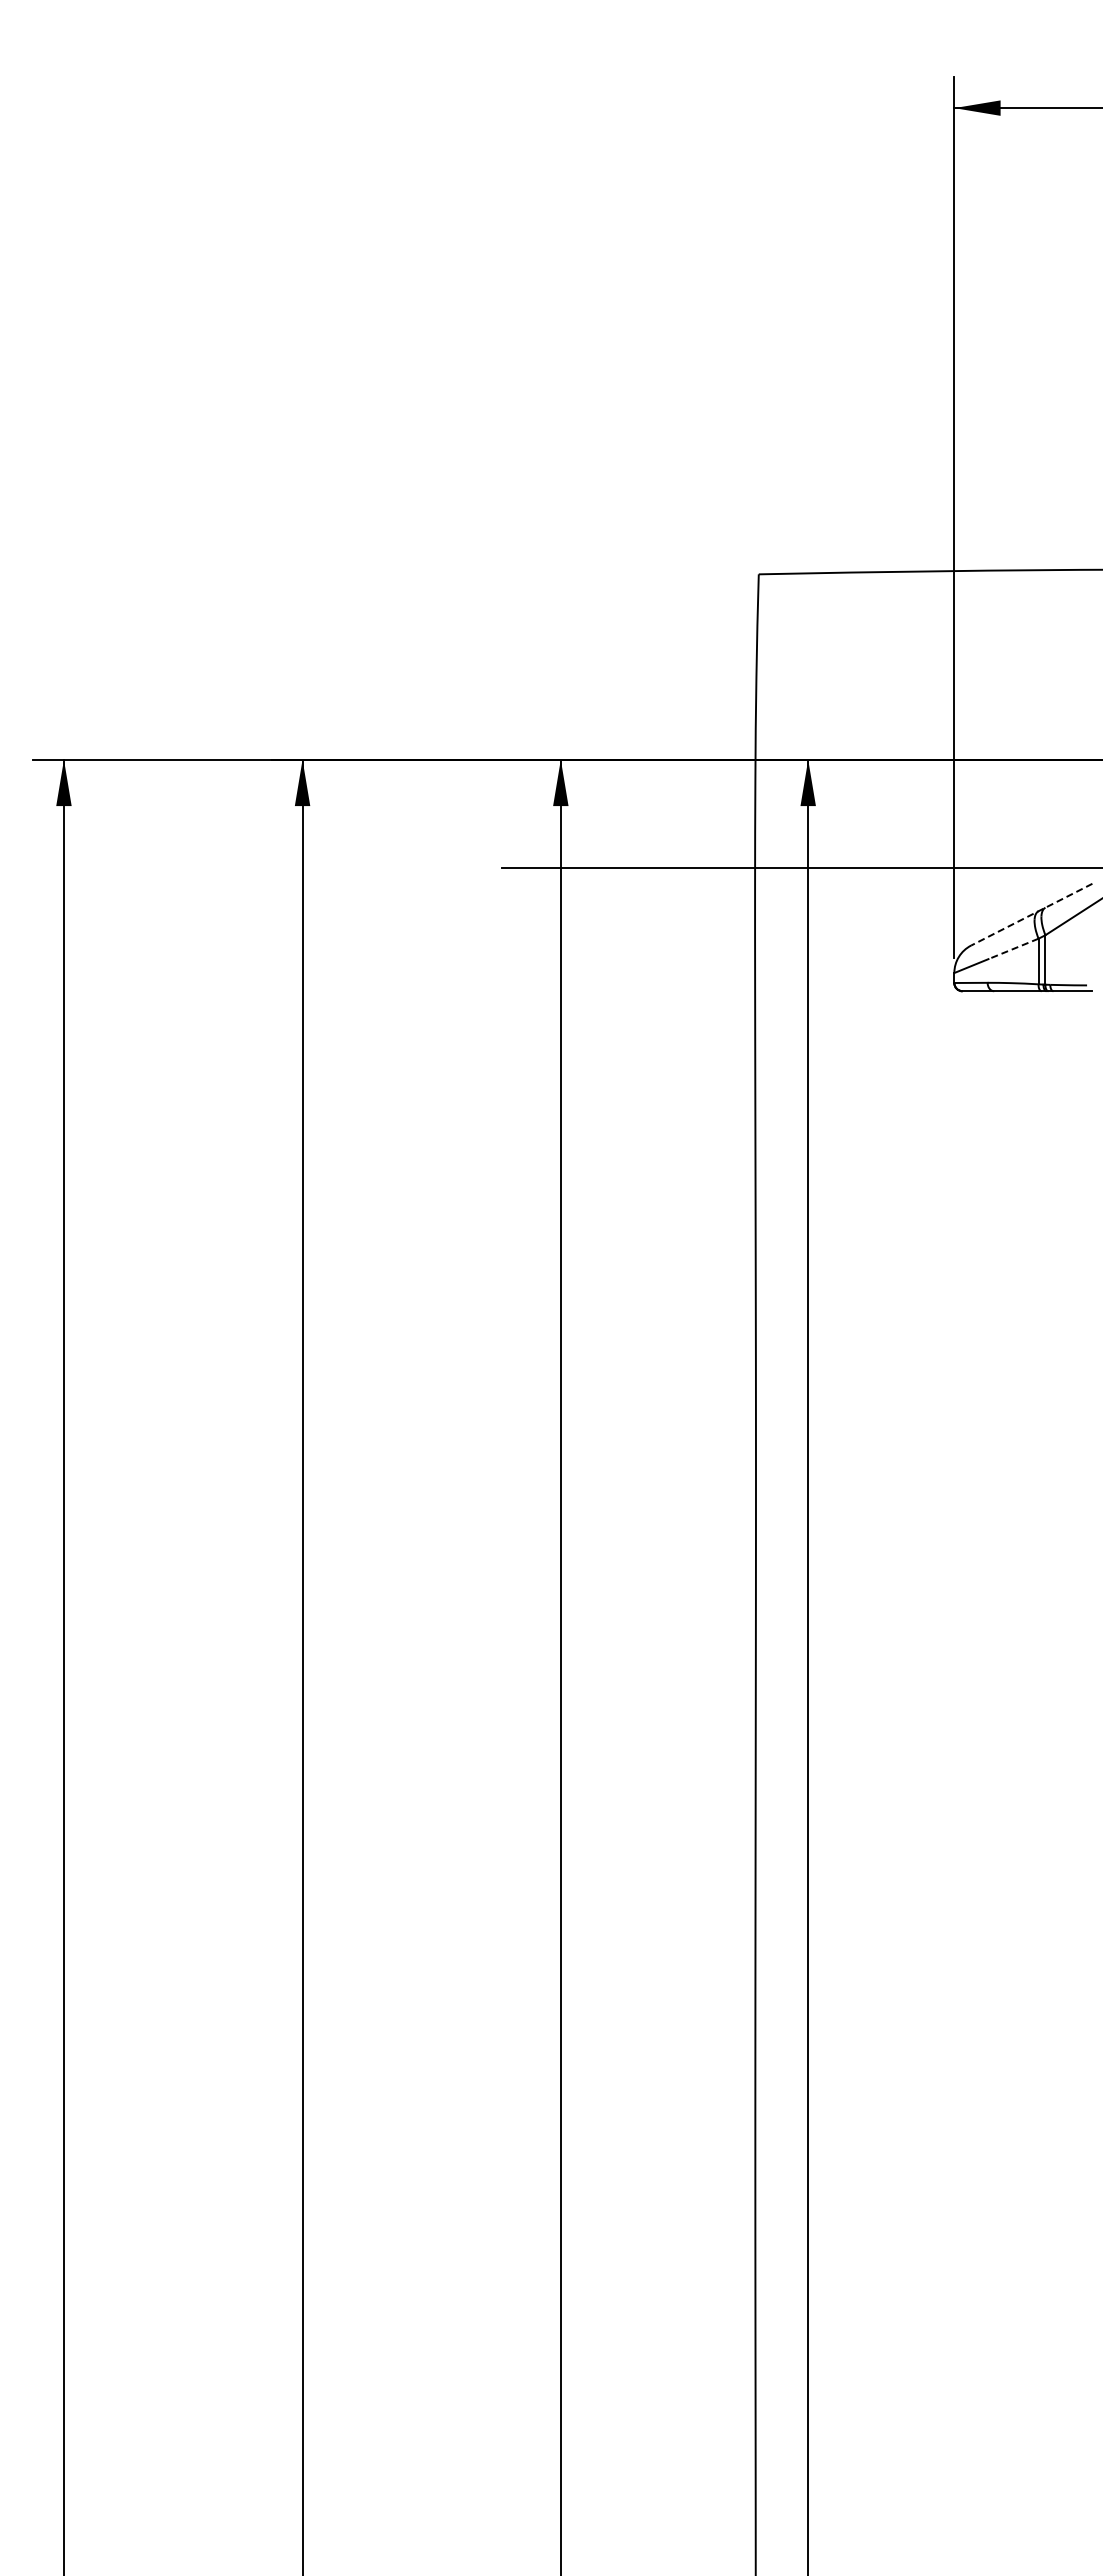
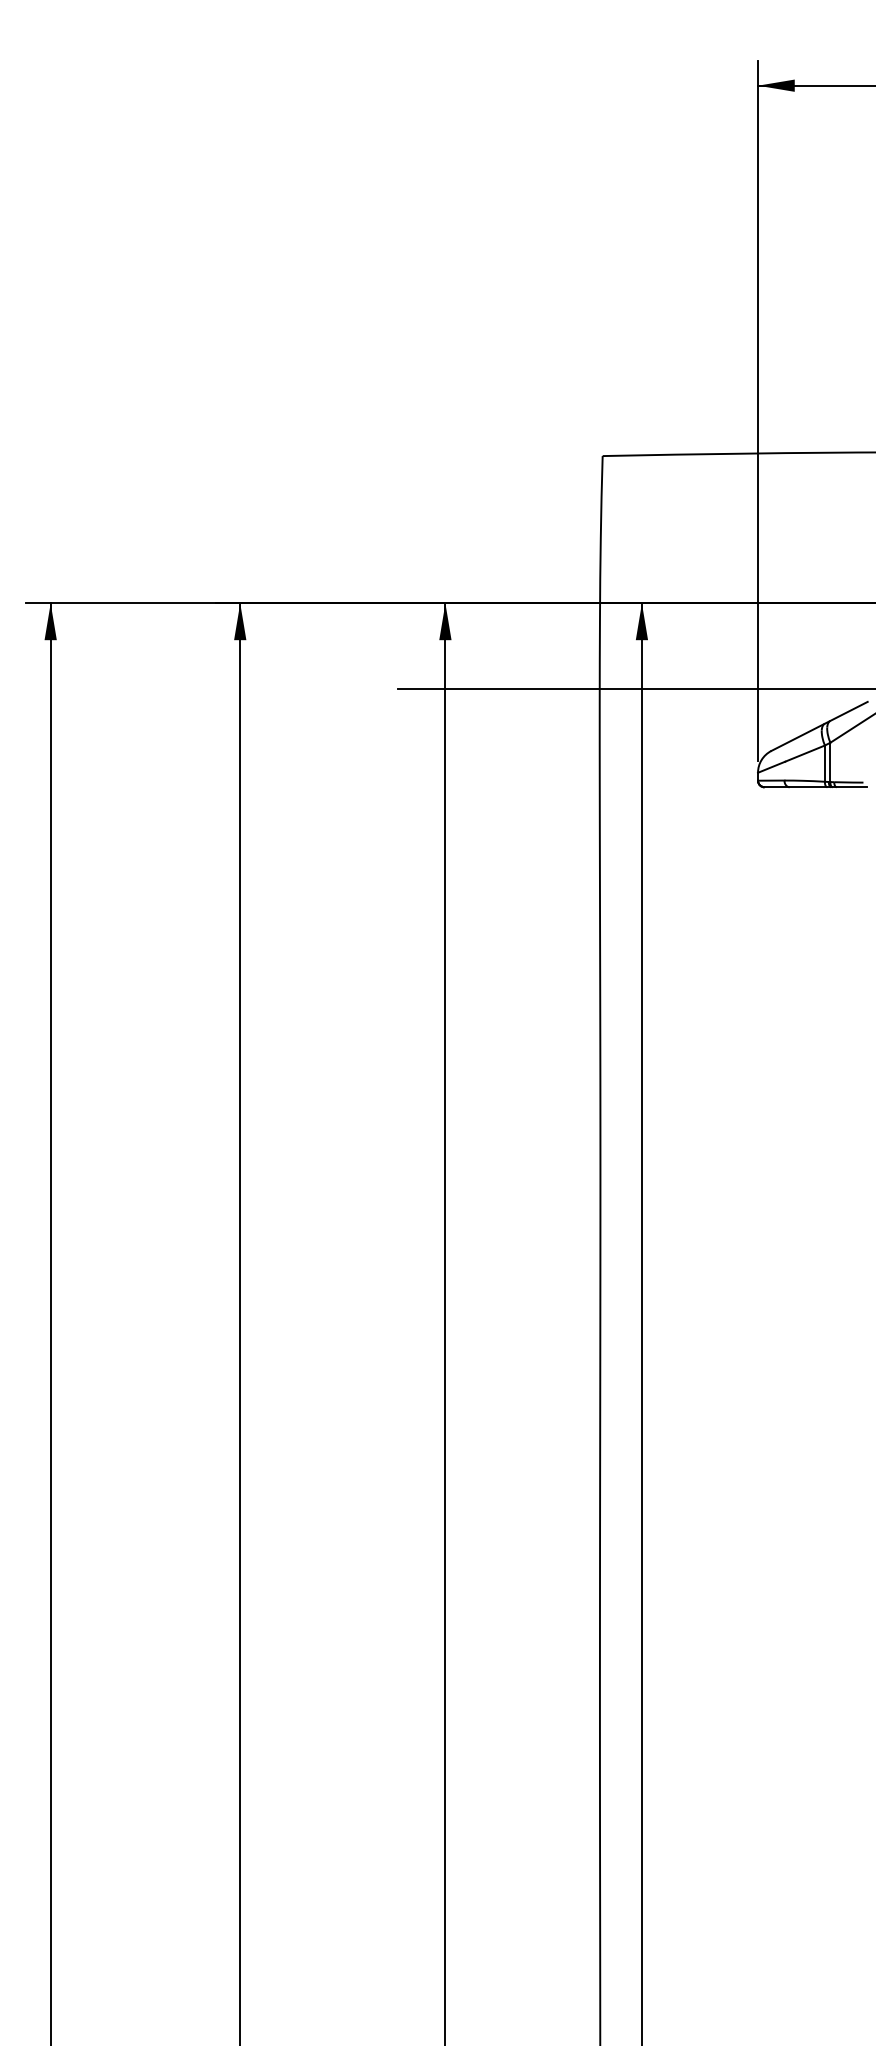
line: (1031, 914) -> (819, 726), dashed -> solid
line: (1013, 949) -> (805, 754), dashed -> solid

